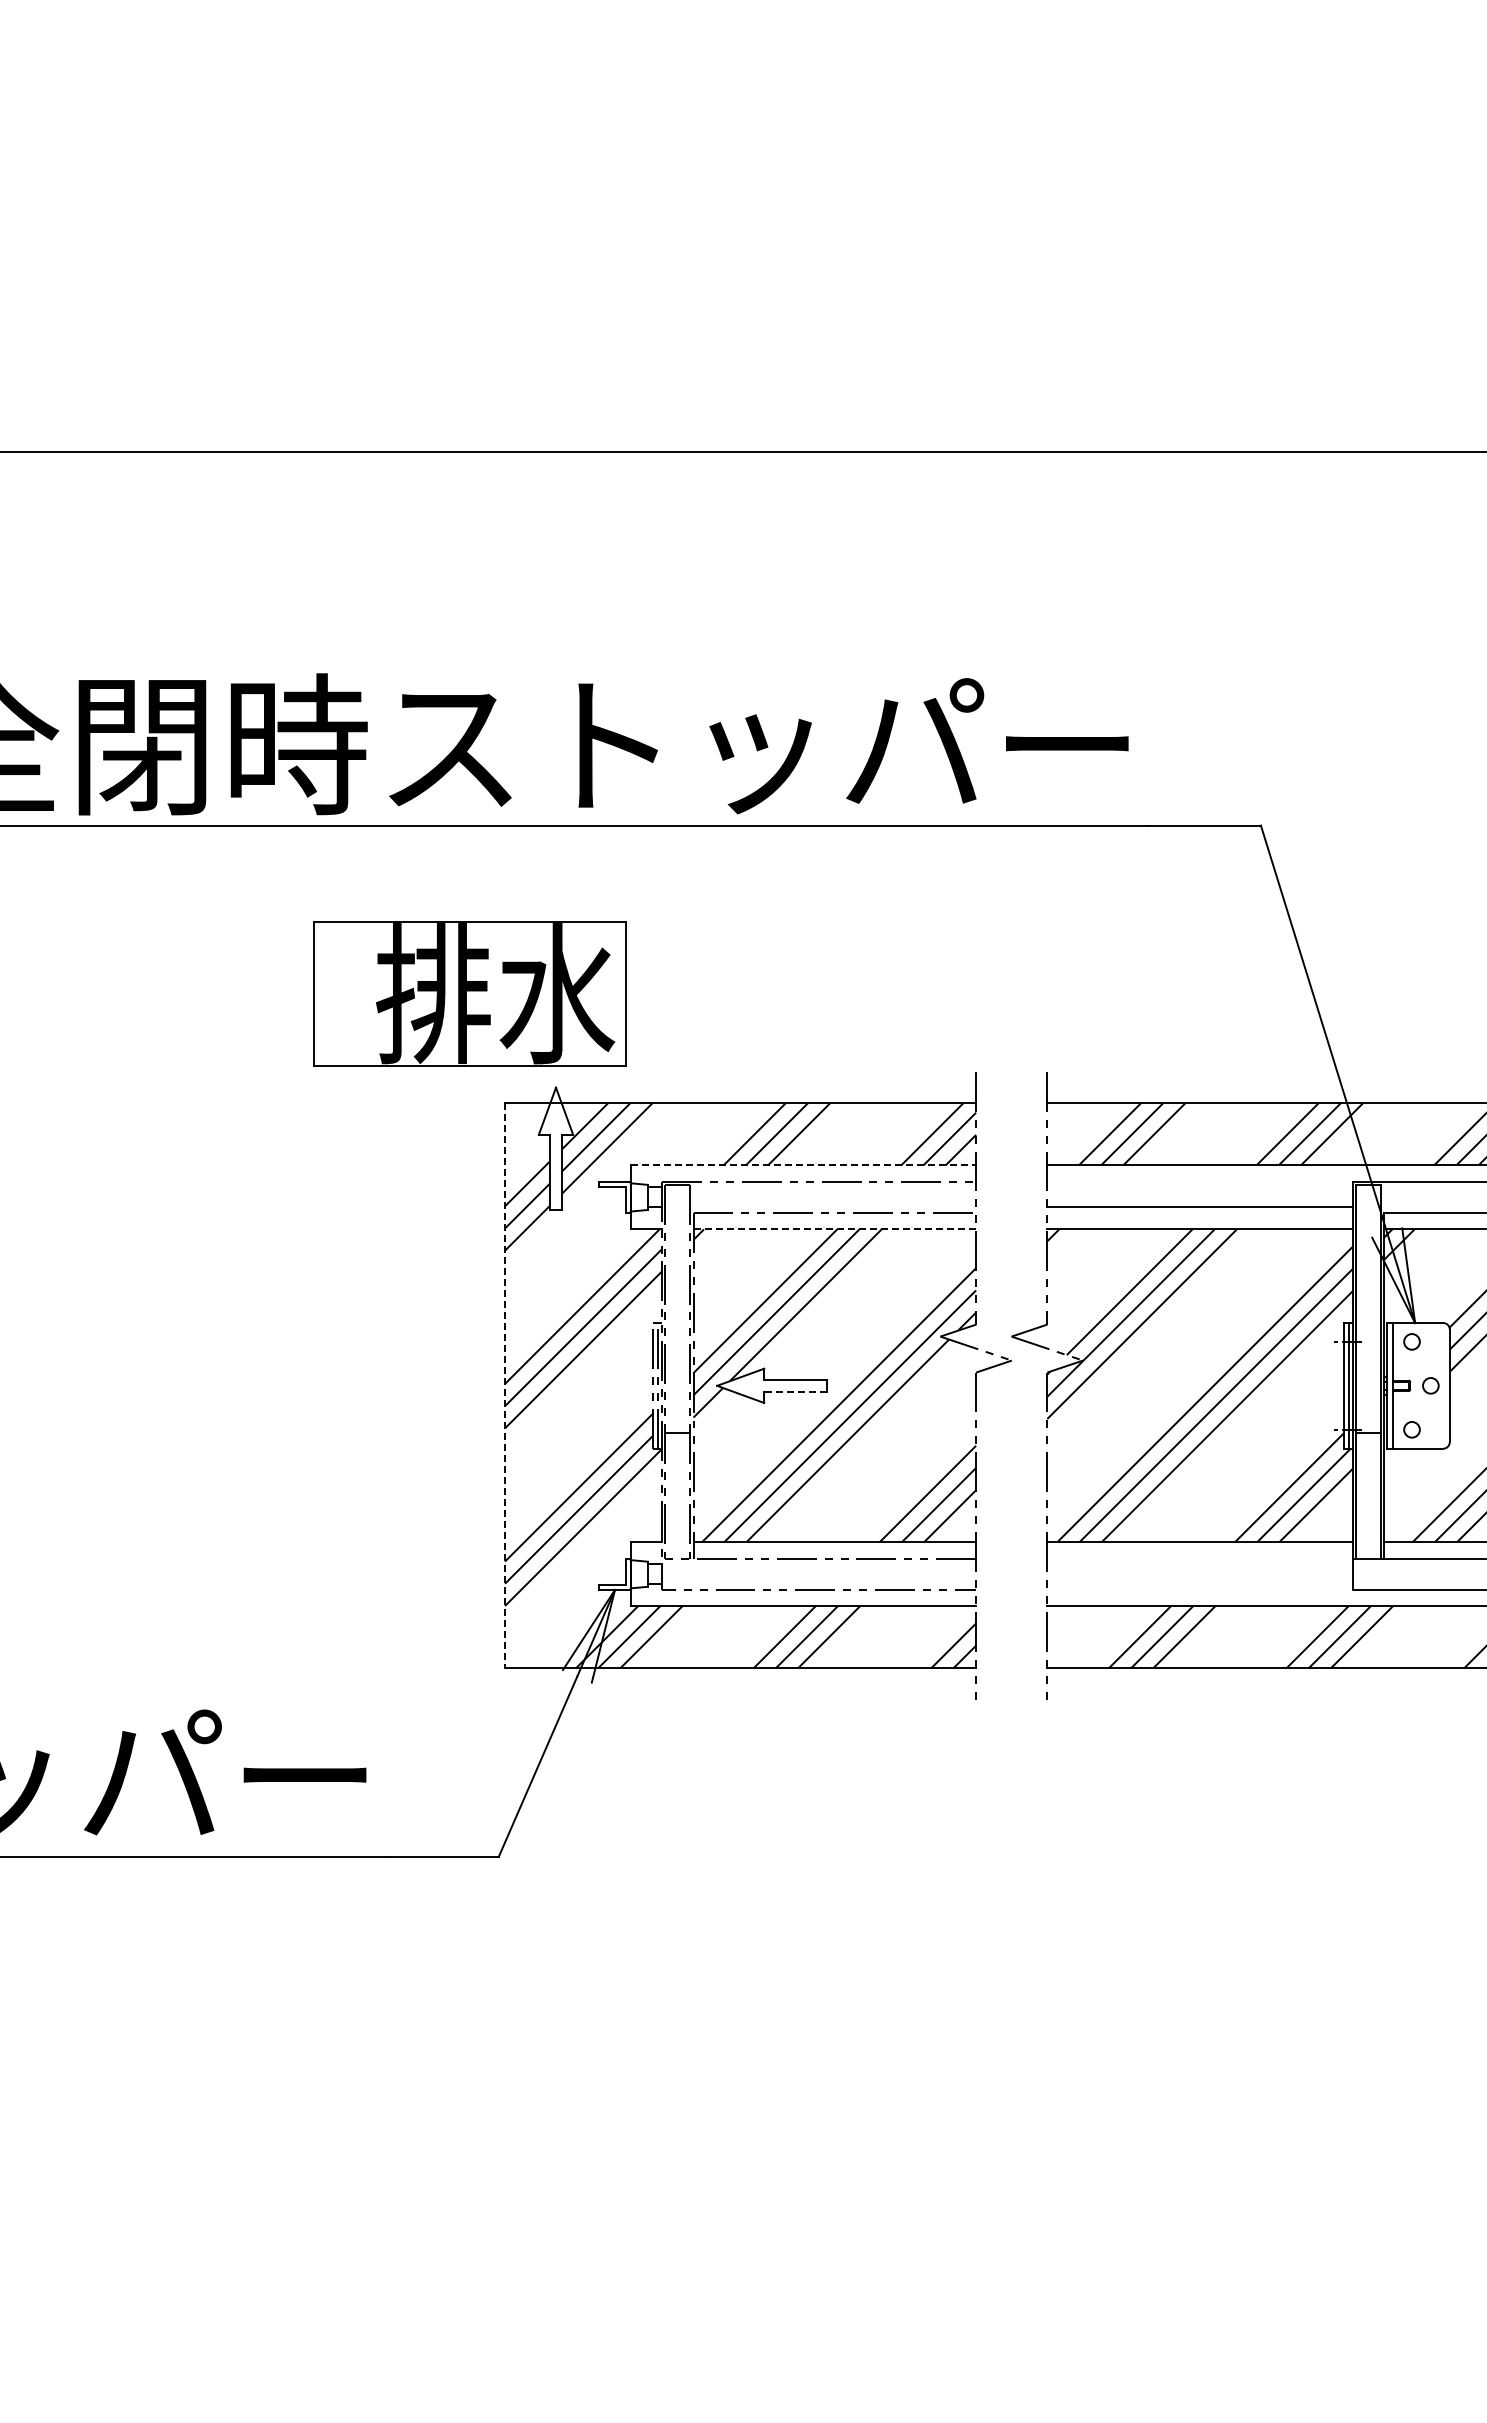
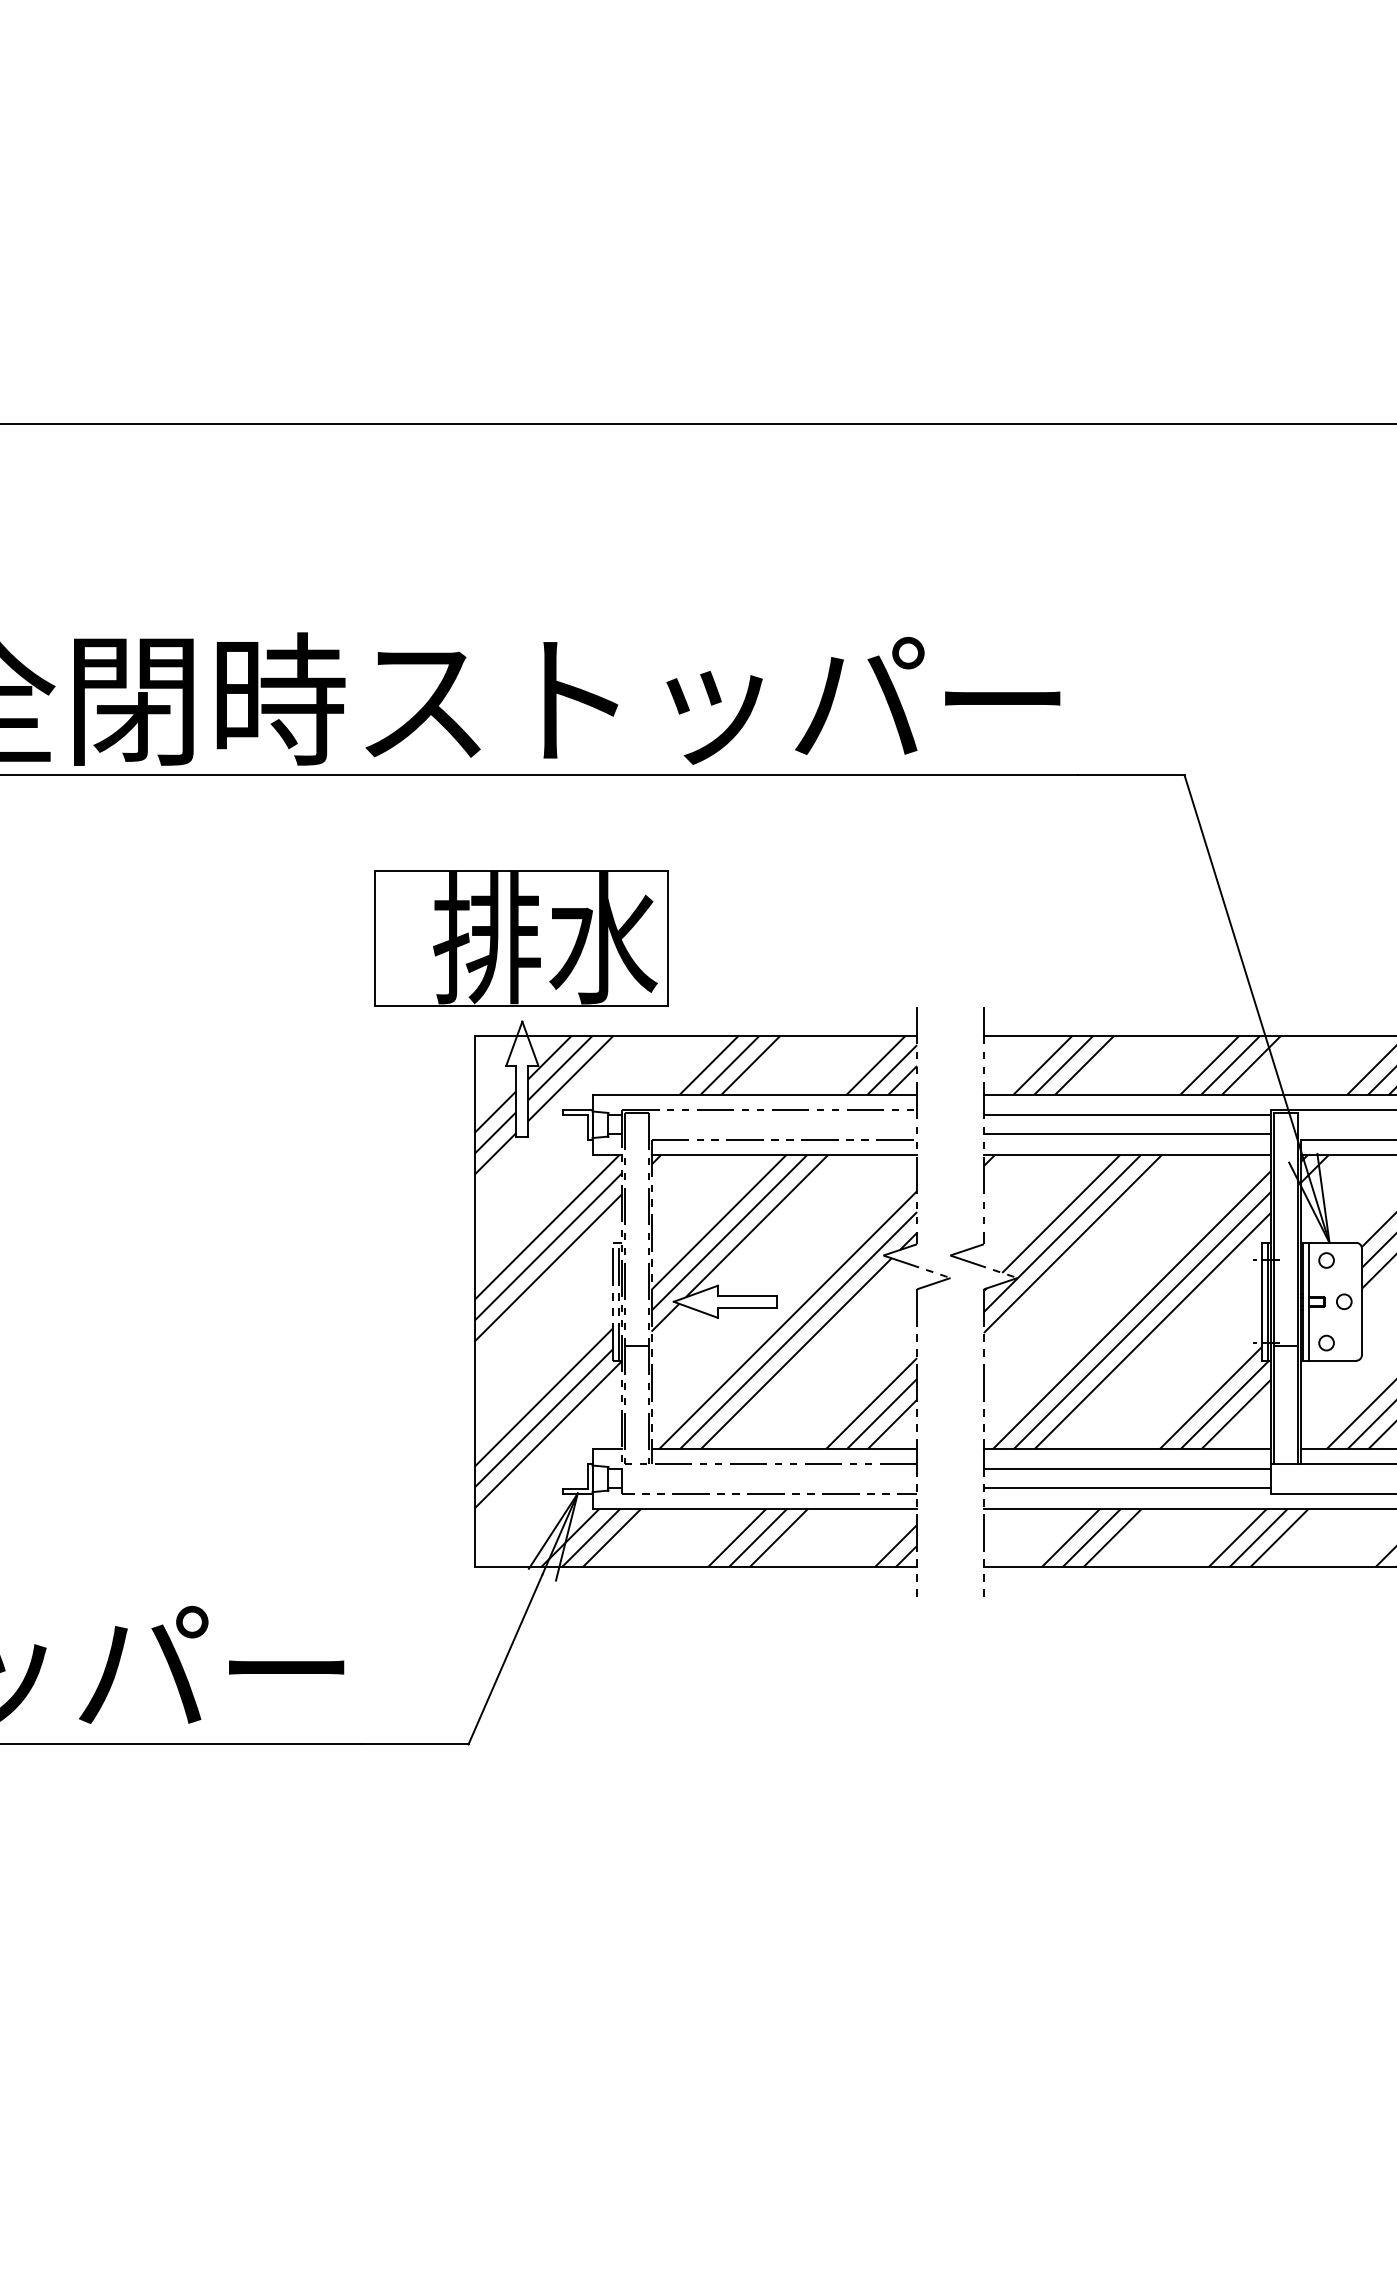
part: (469, 993) -> (520, 937), moved
line: (803, 1165) -> (754, 1094), dashed -> solid
line: (1199, 1187) -> (1126, 1115), added
line: (835, 1229) -> (784, 1154), dashed -> solid
line: (505, 1385) -> (474, 1301), dashed -> solid
line: (795, 1392) -> (747, 1308), dashed -> solid
line: (1199, 1564) -> (1126, 1469), added
line: (1199, 1584) -> (1126, 1488), added

